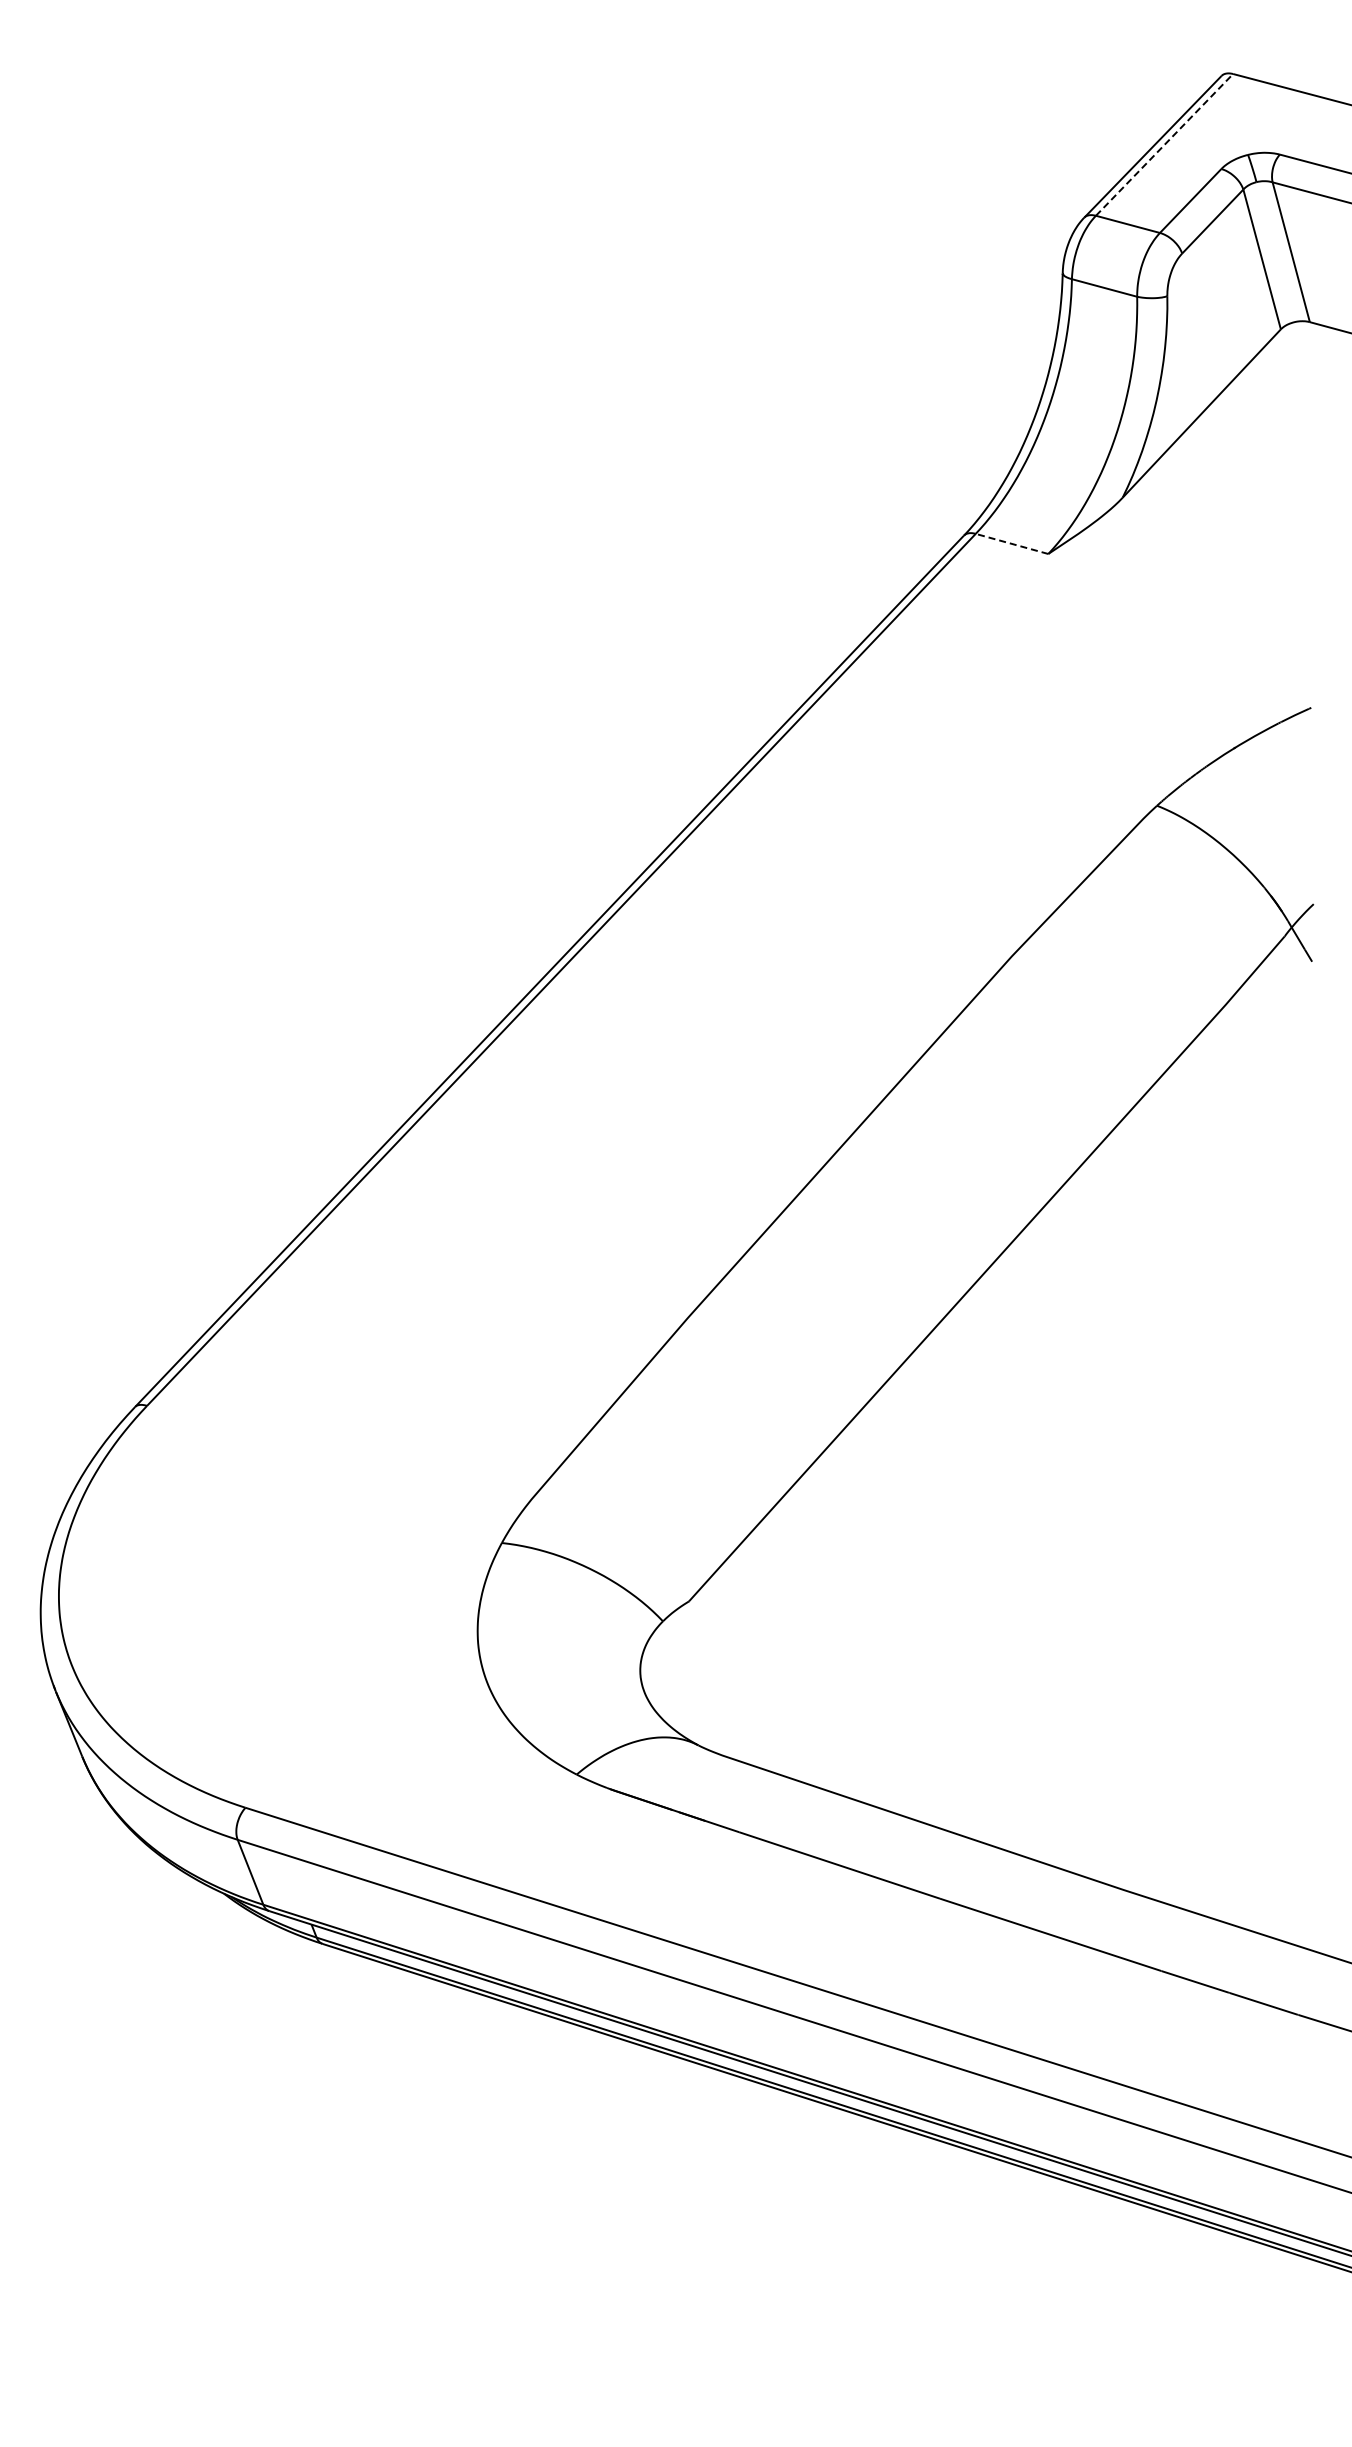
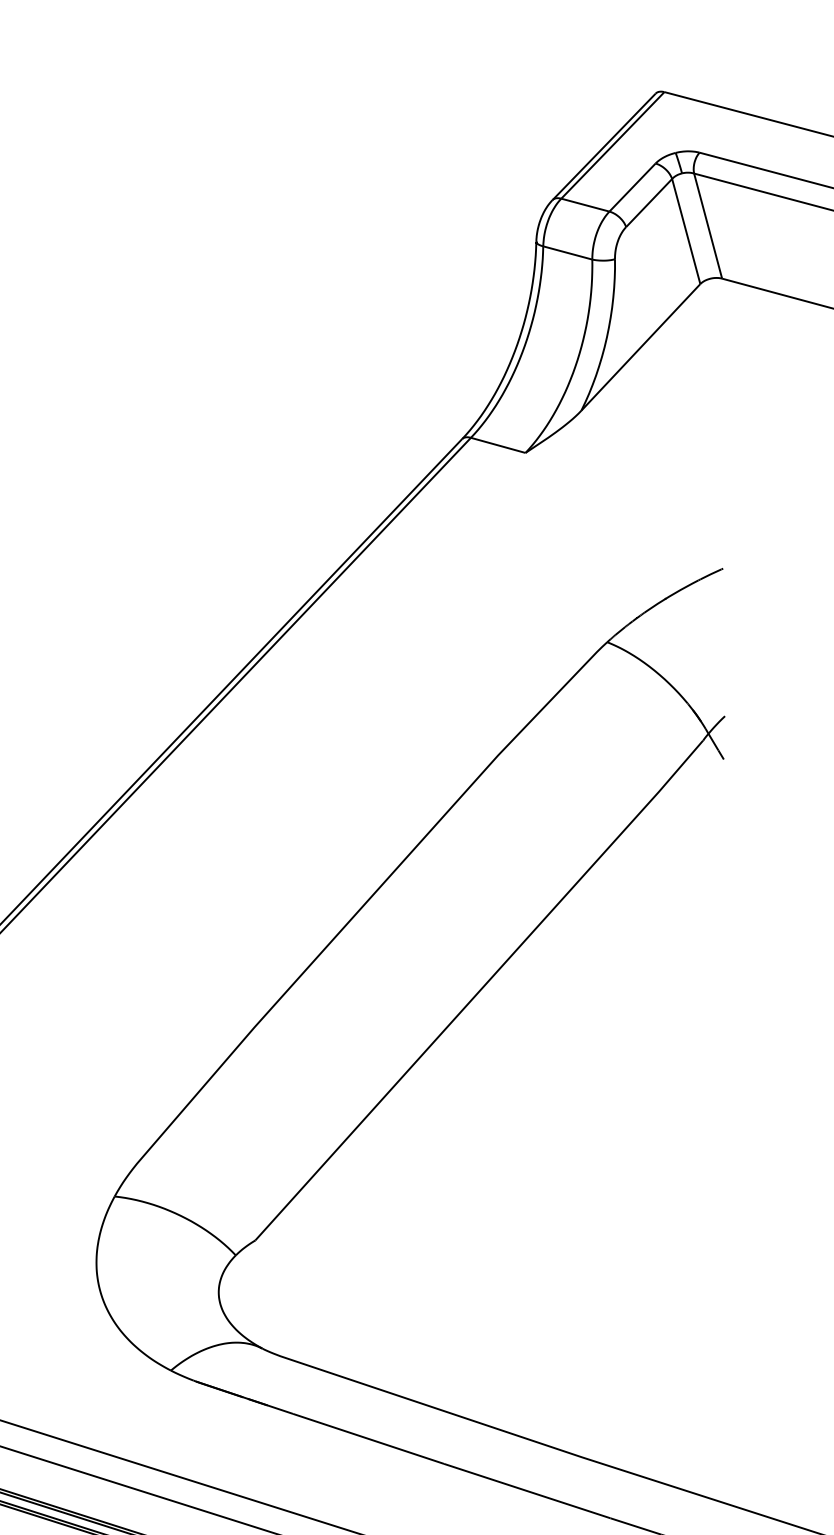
line: (1164, 144) -> (612, 145), dashed -> solid
line: (1012, 543) -> (498, 445), dashed -> solid

